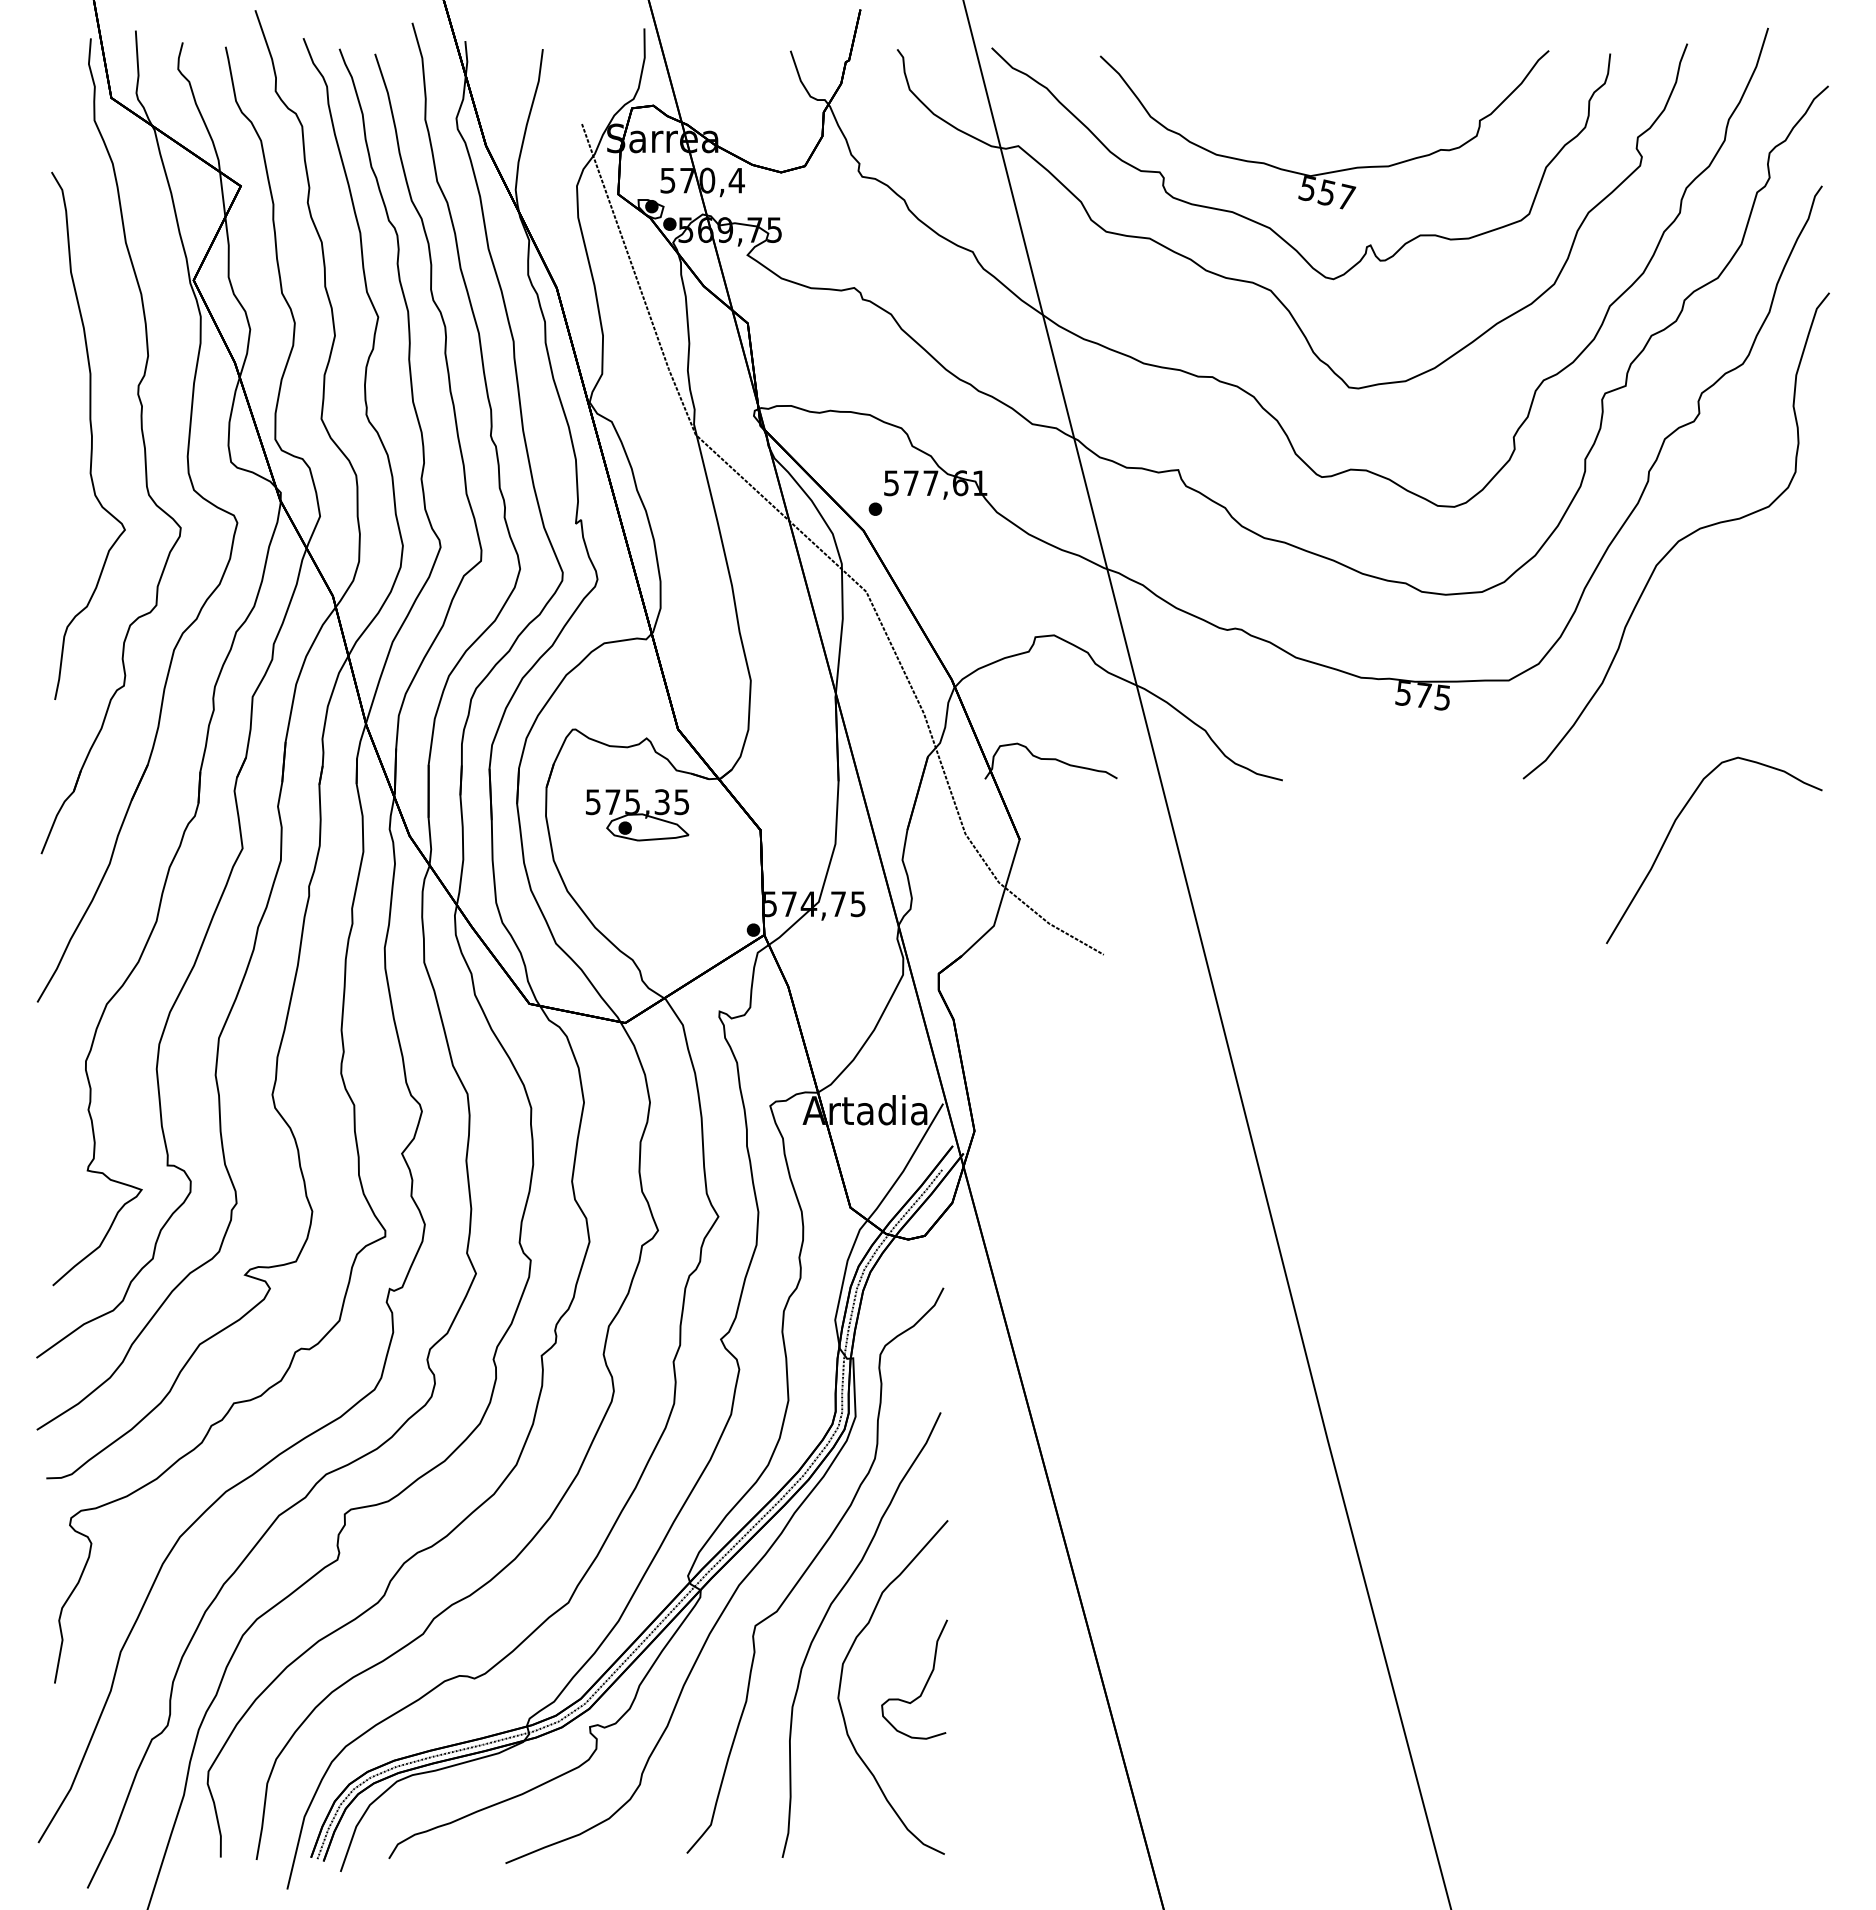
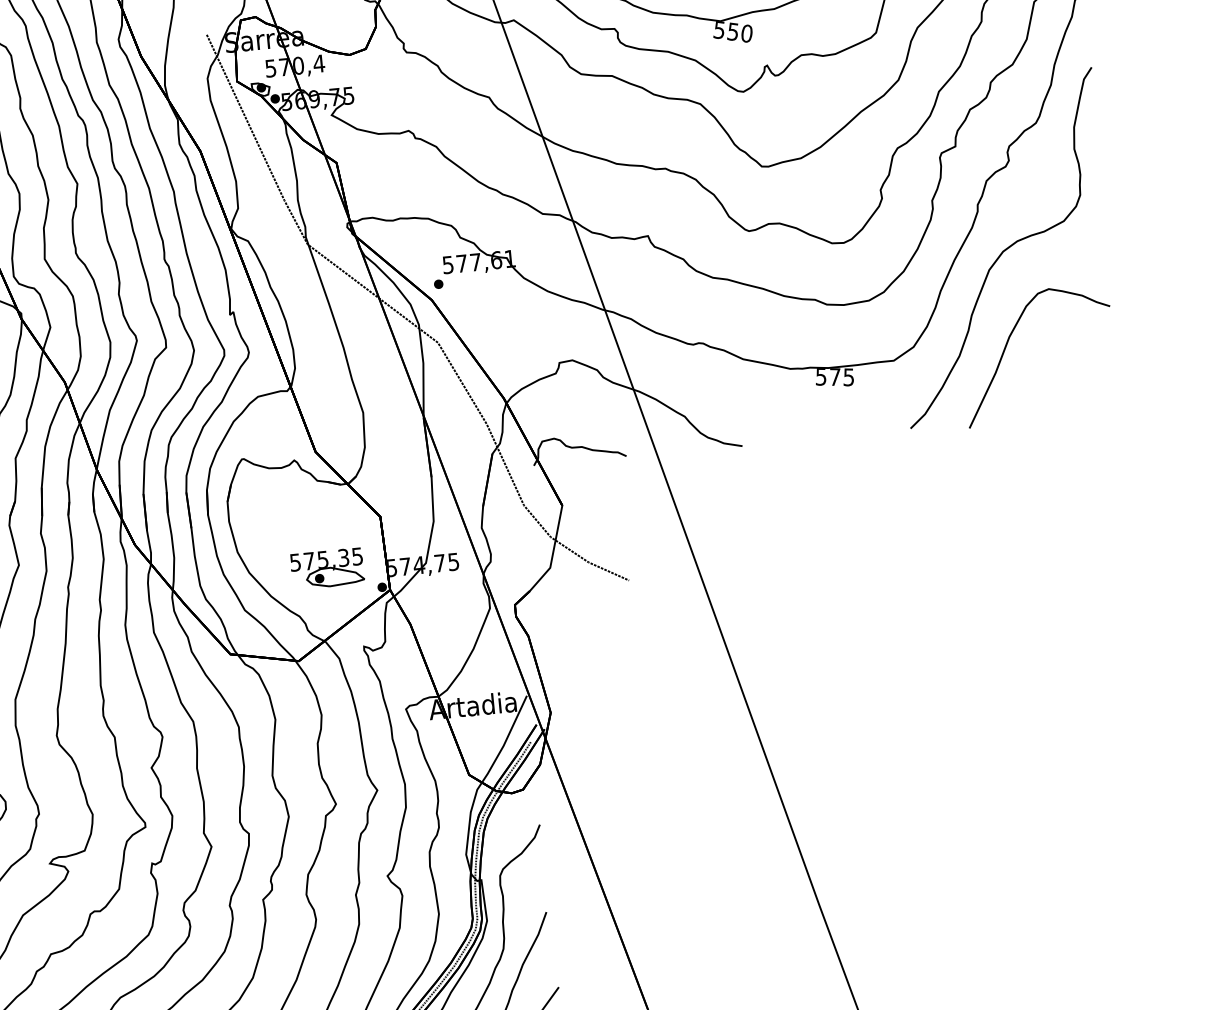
text: (1347, 196) -> (747, 32), 557 -> 550
part: (637, 815) -> (327, 568), moved
curve: (1672, 828) -> (1007, 343), moved

